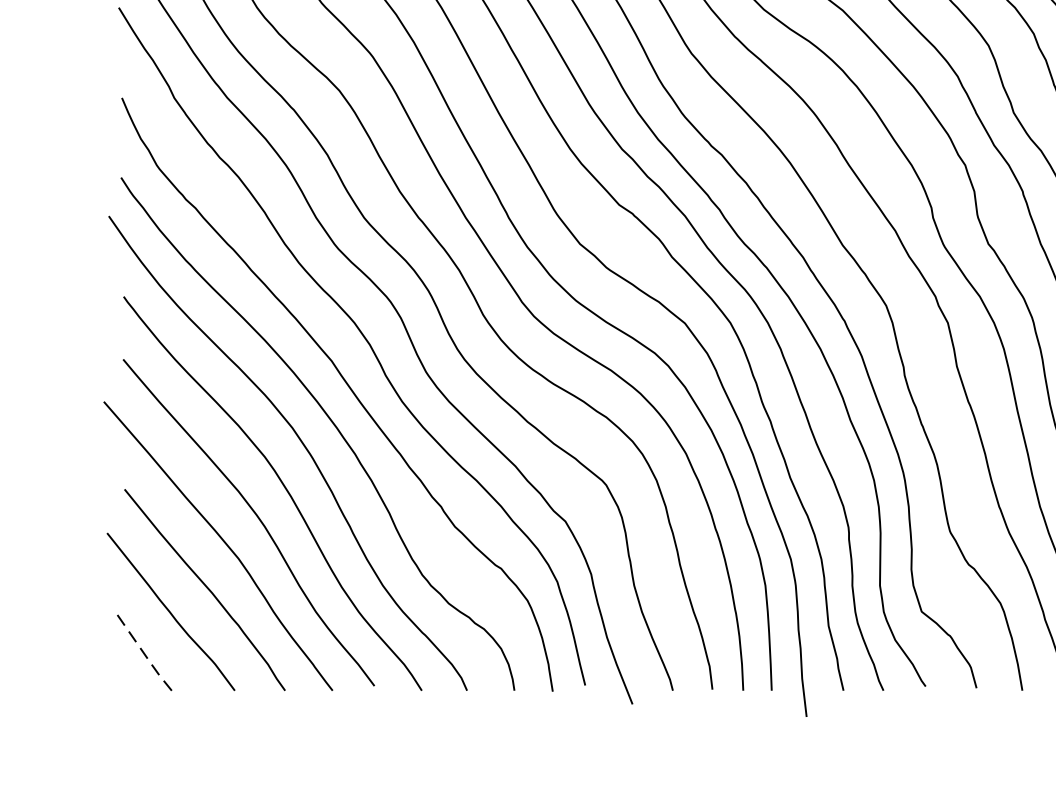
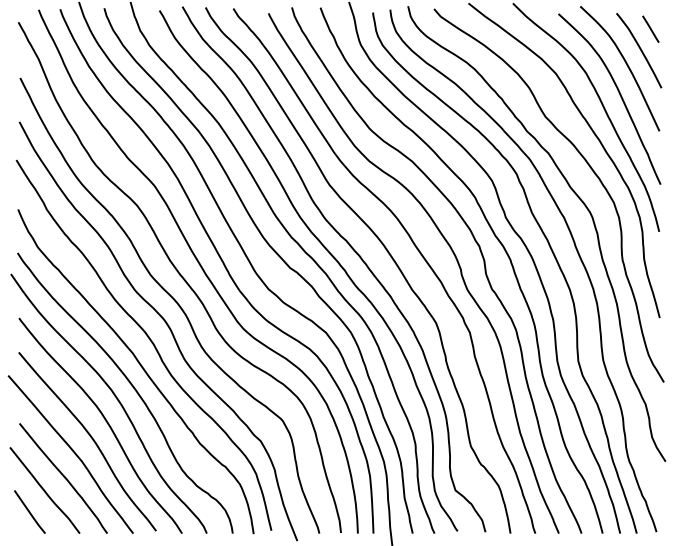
line: (144, 653) -> (30, 513), dashed -> solid

